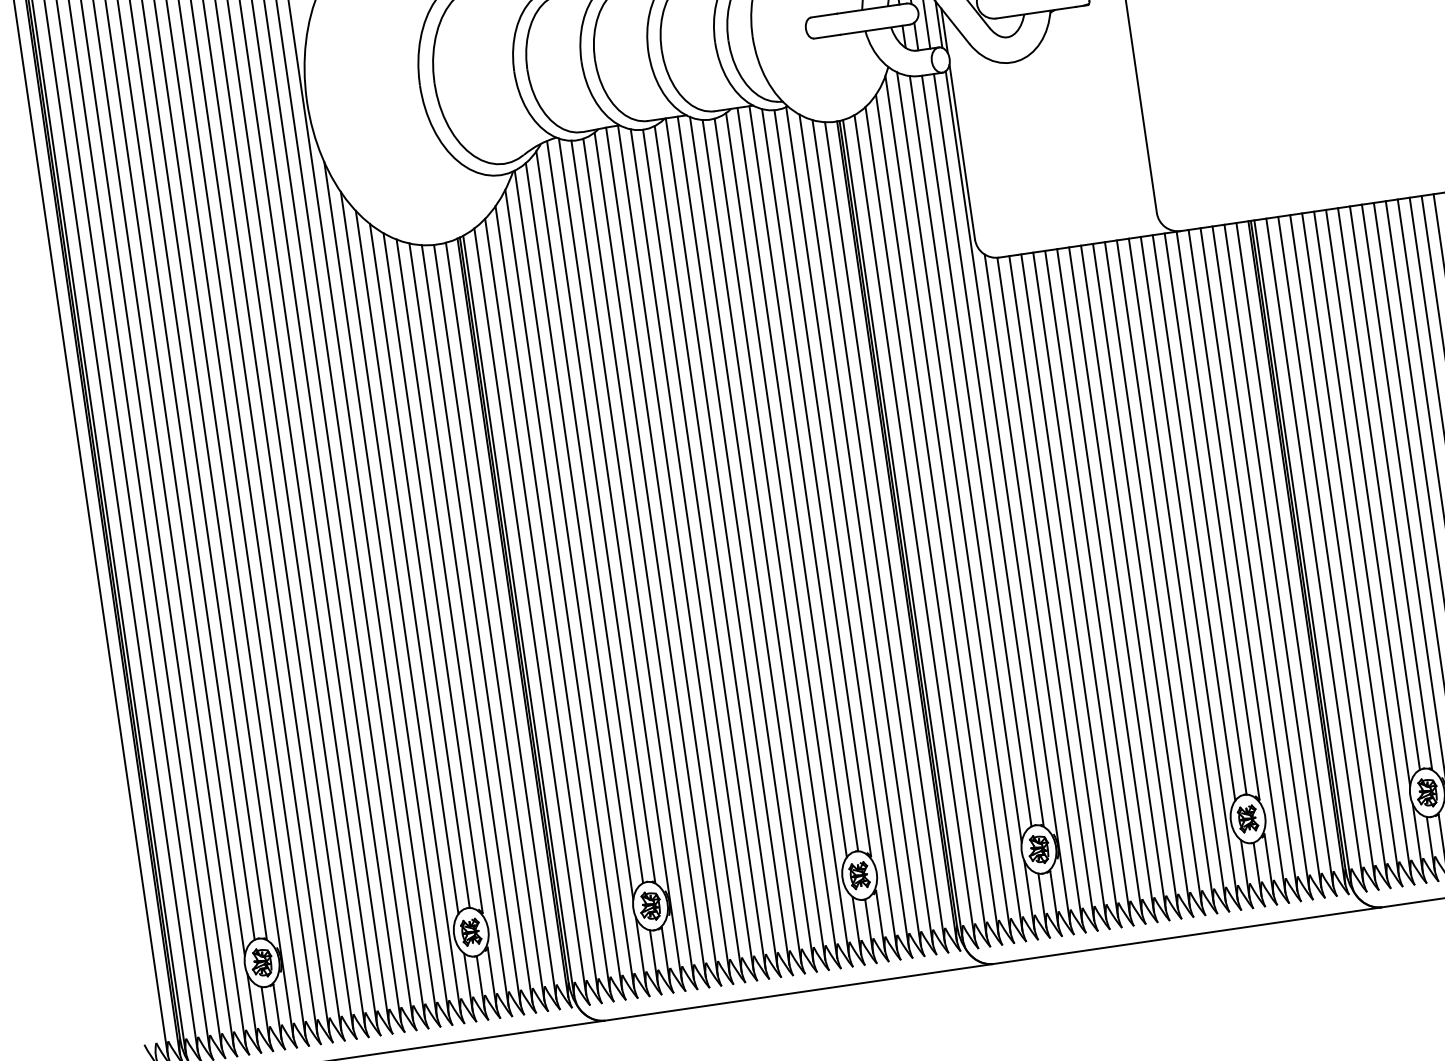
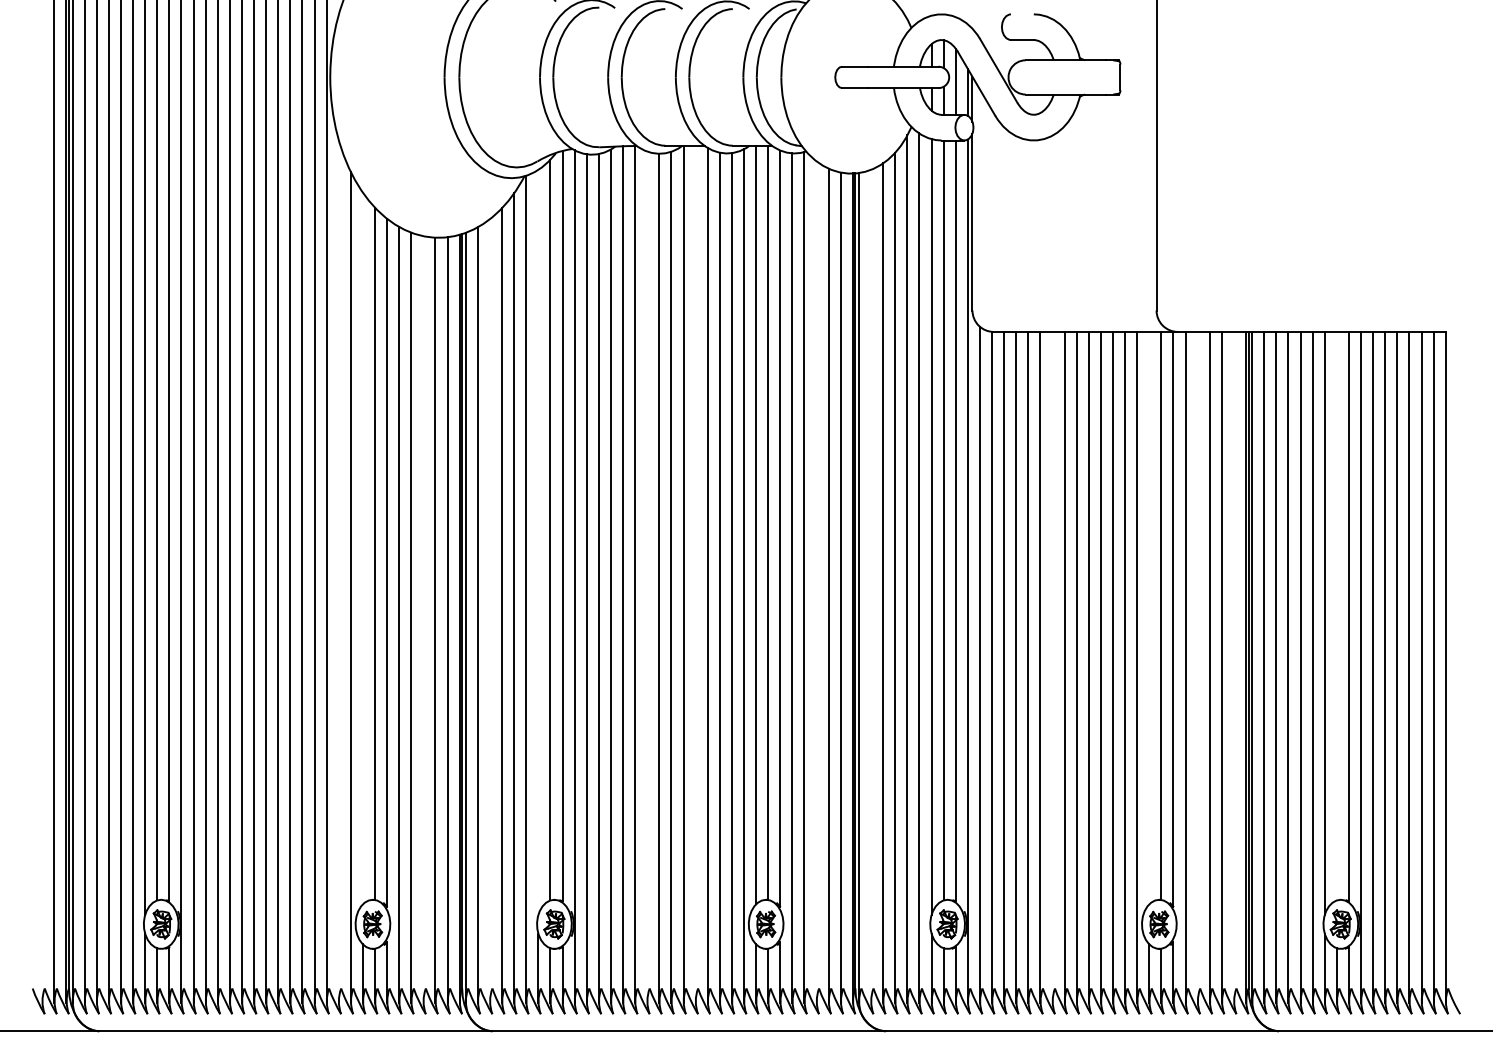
line: (1378, 488) -> (1336, 615), removed
line: (1194, 517) -> (1149, 617), removed
line: (914, 525) -> (871, 585), removed
line: (860, 529) -> (816, 581), removed
line: (579, 531) -> (538, 542), removed
line: (739, 539) -> (695, 573), removed
line: (692, 549) -> (647, 576), removed
line: (1284, 553) -> (1233, 666), removed
line: (1248, 558) -> (1197, 666), removed
line: (406, 562) -> (362, 548), removed
line: (1105, 579) -> (1052, 666), removed
line: (386, 587) -> (338, 570), removed
line: (541, 605) -> (489, 610), removed
line: (477, 623) -> (423, 619), removed

